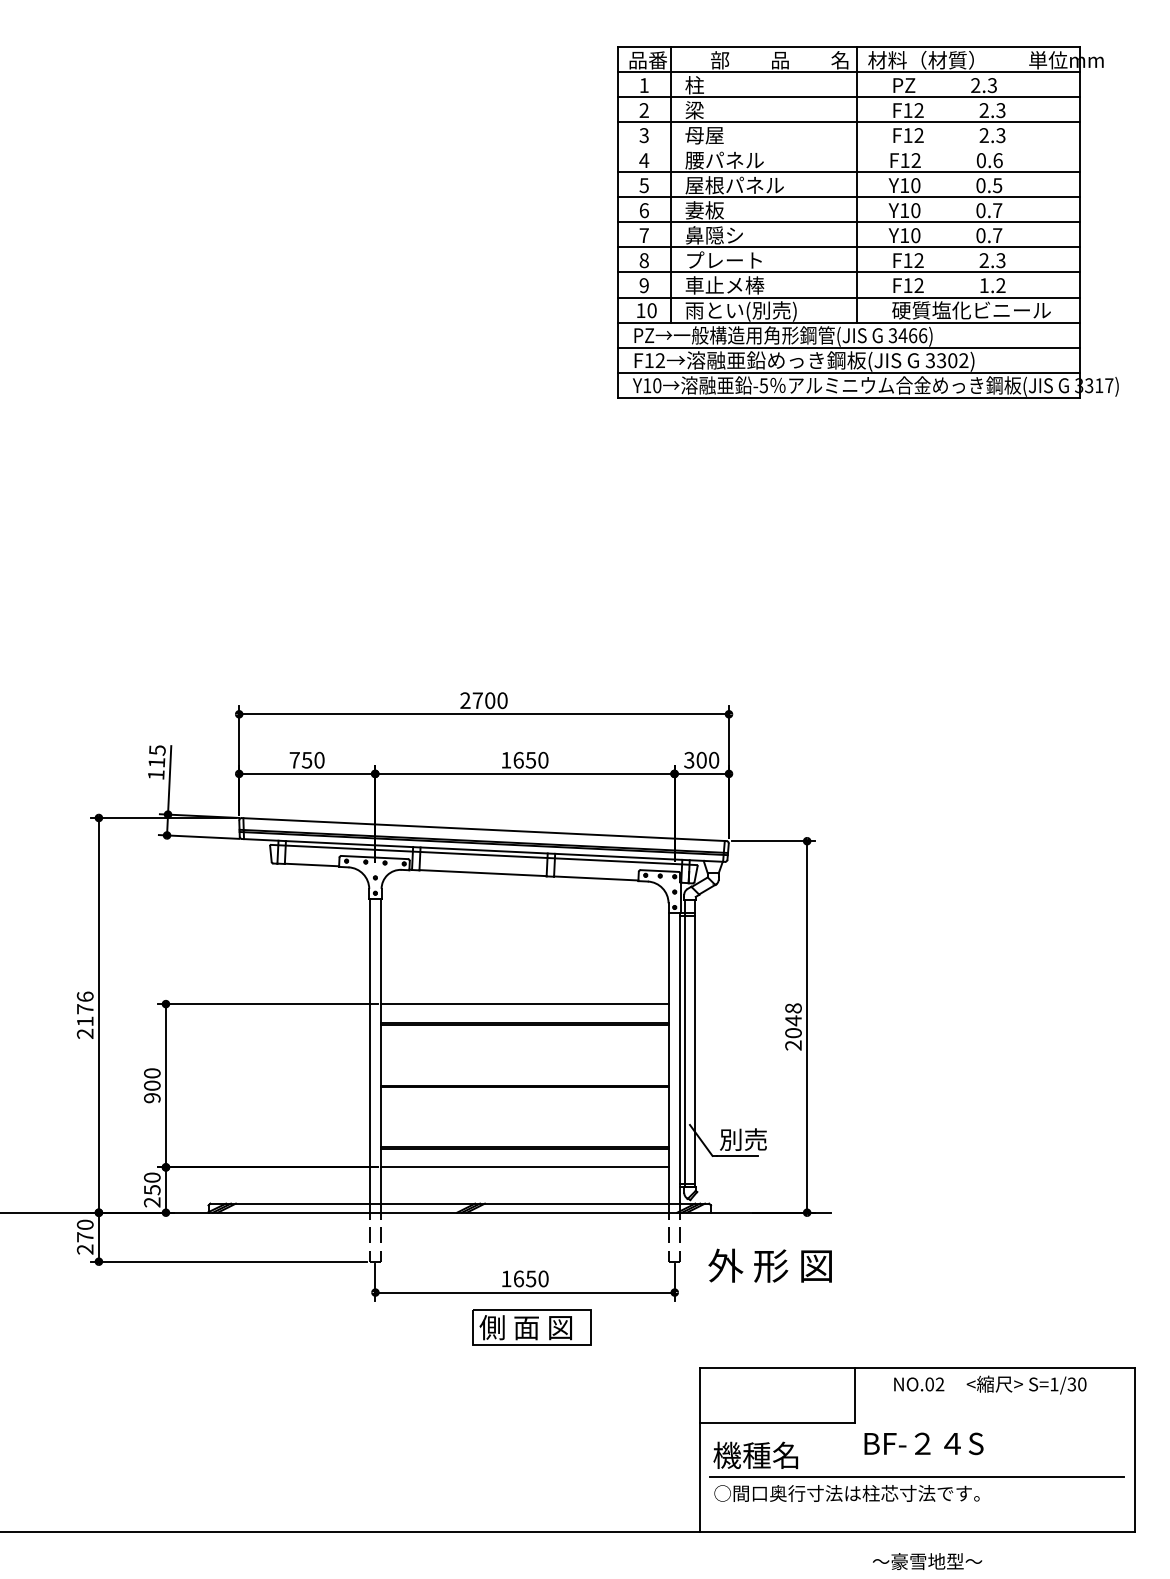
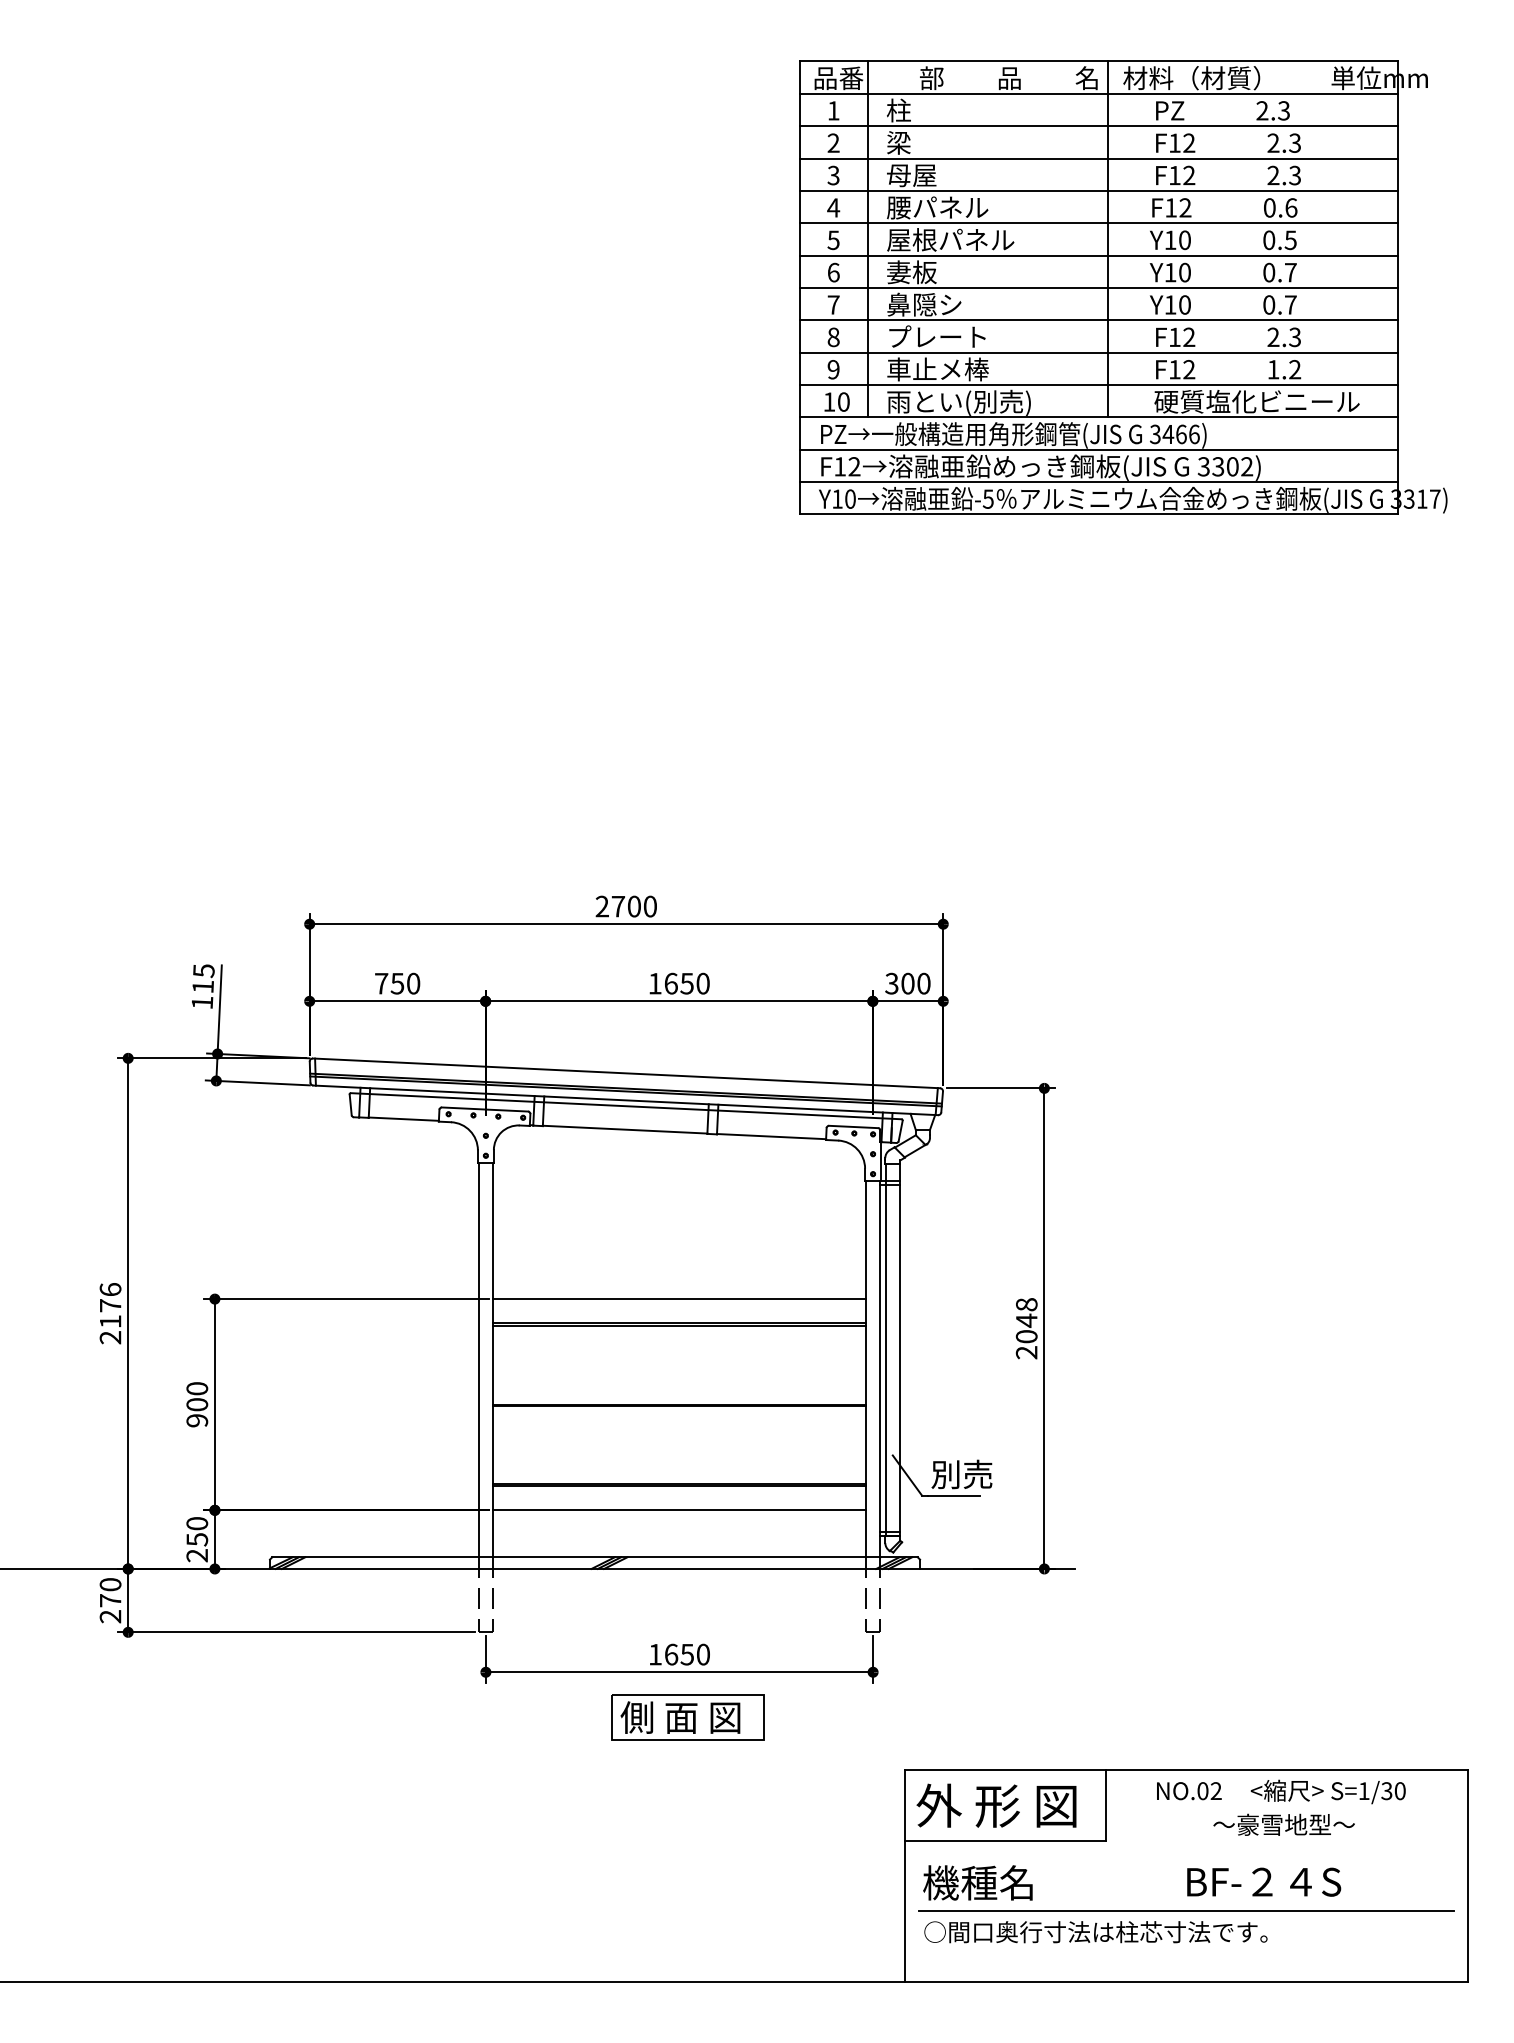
line: (848, 147) -> (1097, 191), added
text: (769, 1265) -> (995, 1805), moved
text: (923, 1443) -> (1263, 1881), moved
text: (927, 1561) -> (1284, 1824), moved

